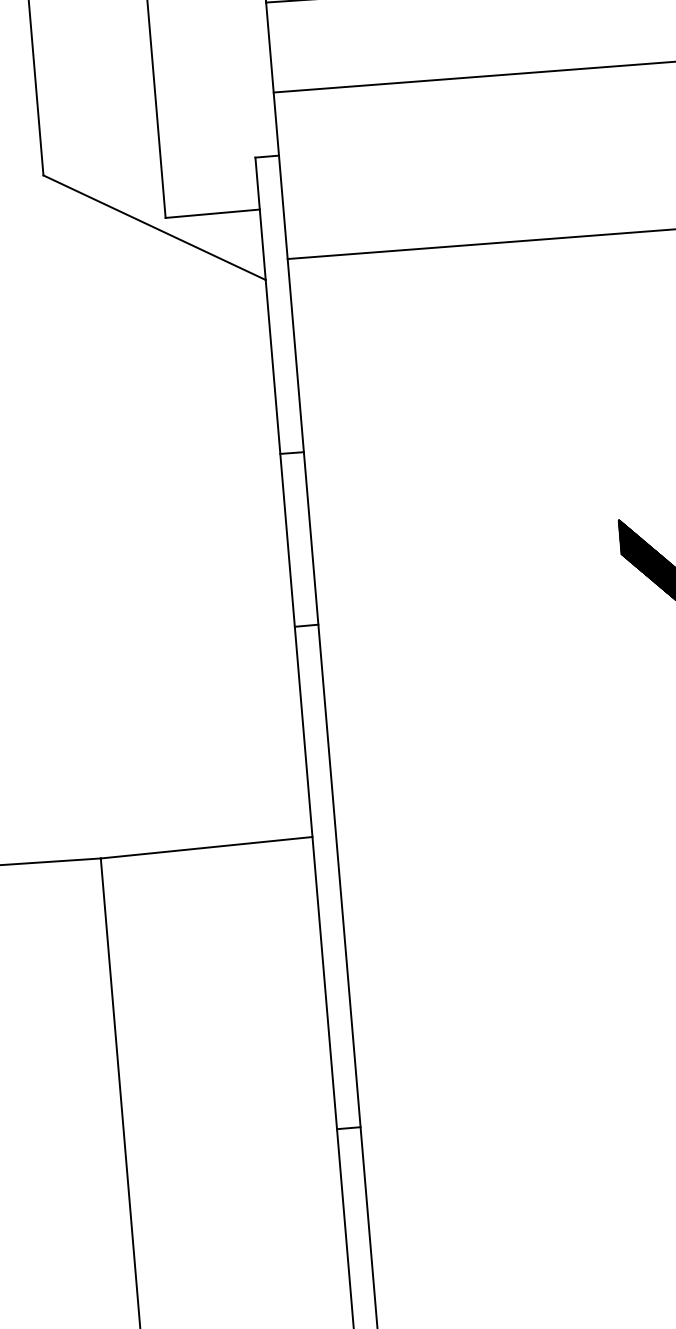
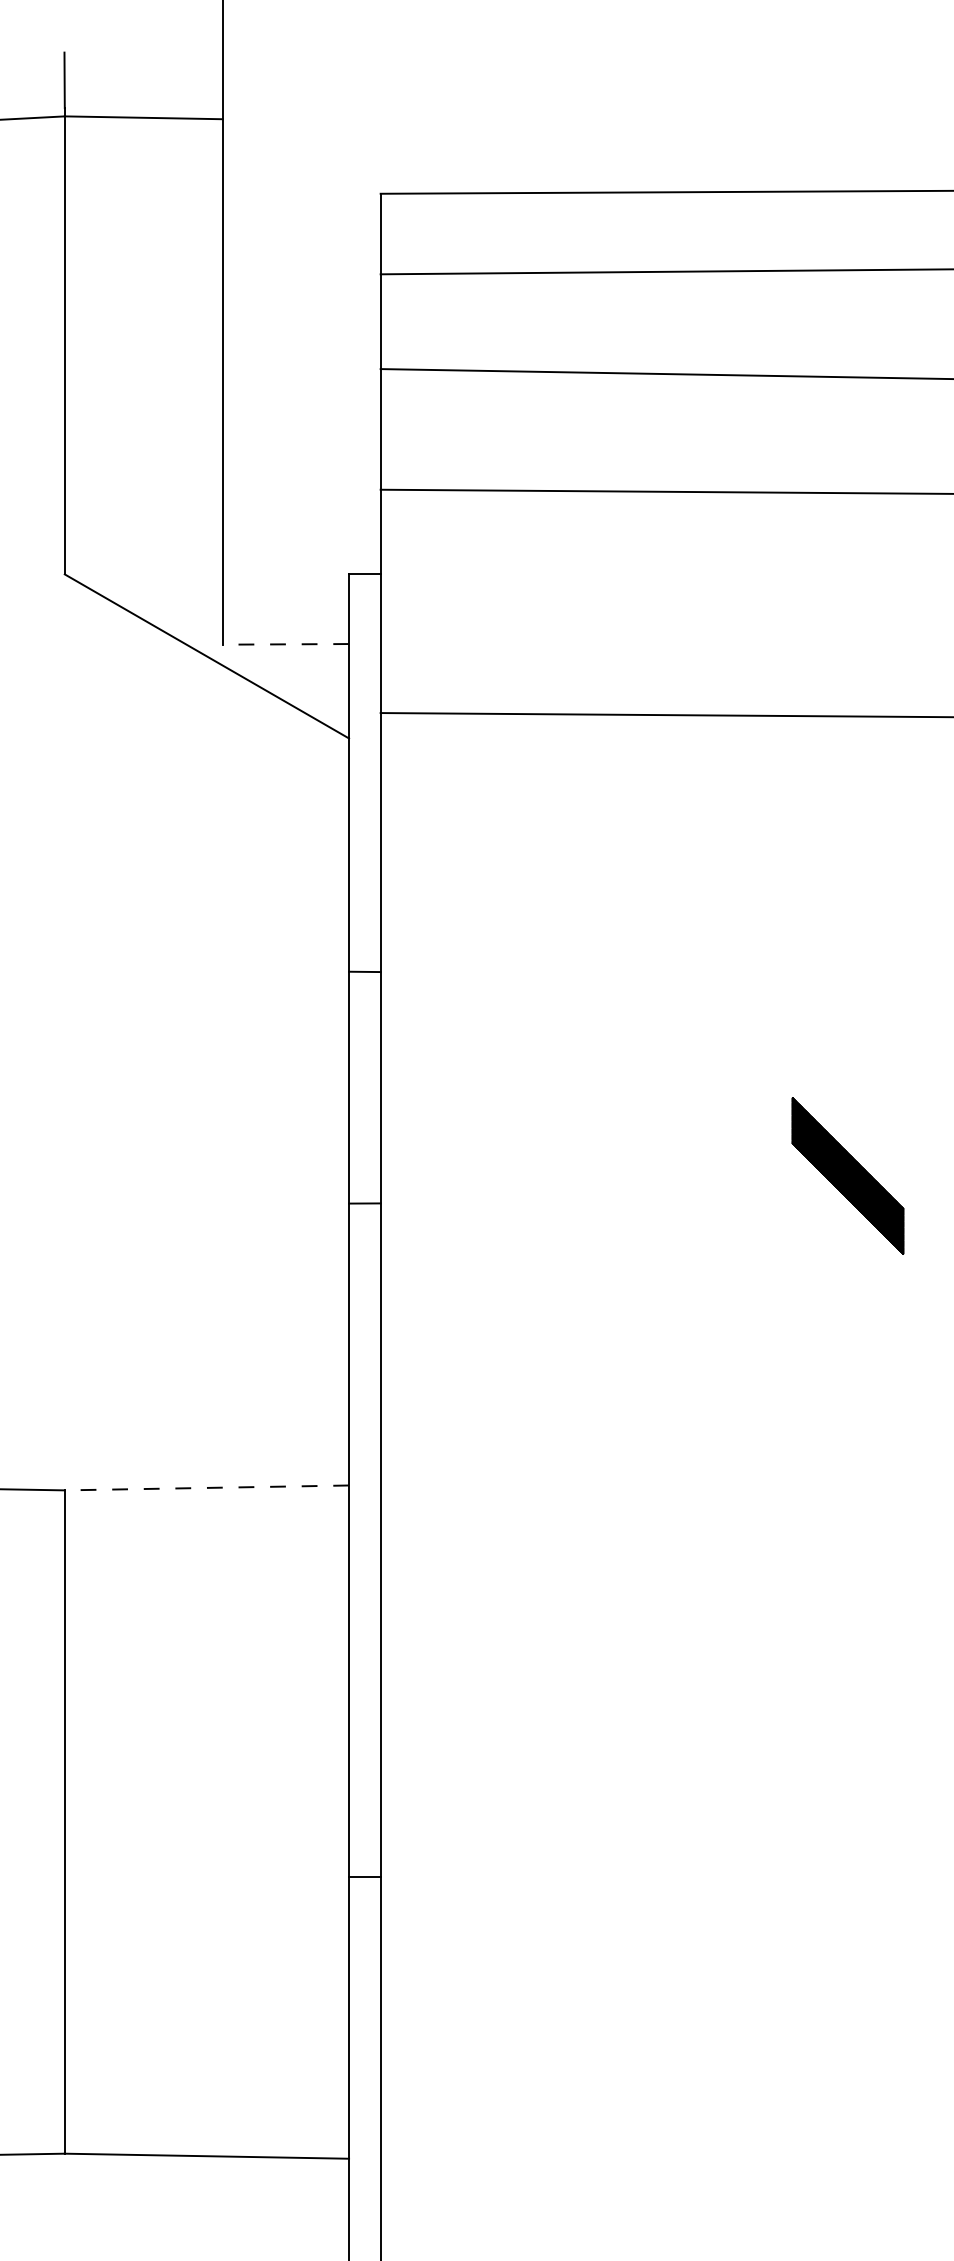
line: (212, 213) -> (285, 644), solid -> dashed
line: (206, 847) -> (206, 1487), solid -> dashed

